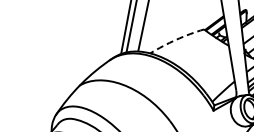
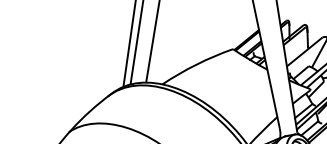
arc: (176, 39) -> (196, 64), dashed -> solid

